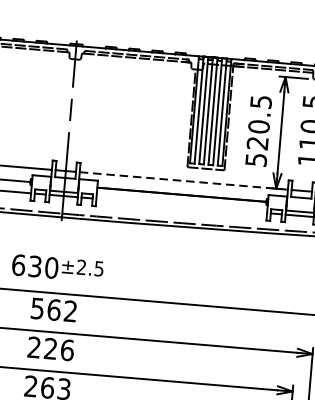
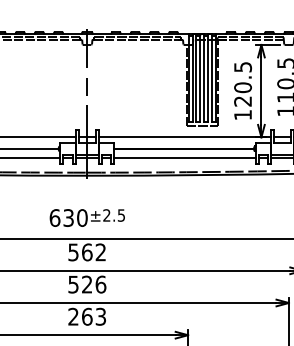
text: (256, 160) -> (243, 115), 520.5 -> 120.5
line: (184, 181) -> (185, 137), dashed -> solid
line: (181, 206) -> (184, 158), added
text: (34, 347) -> (73, 284), 226 -> 526

